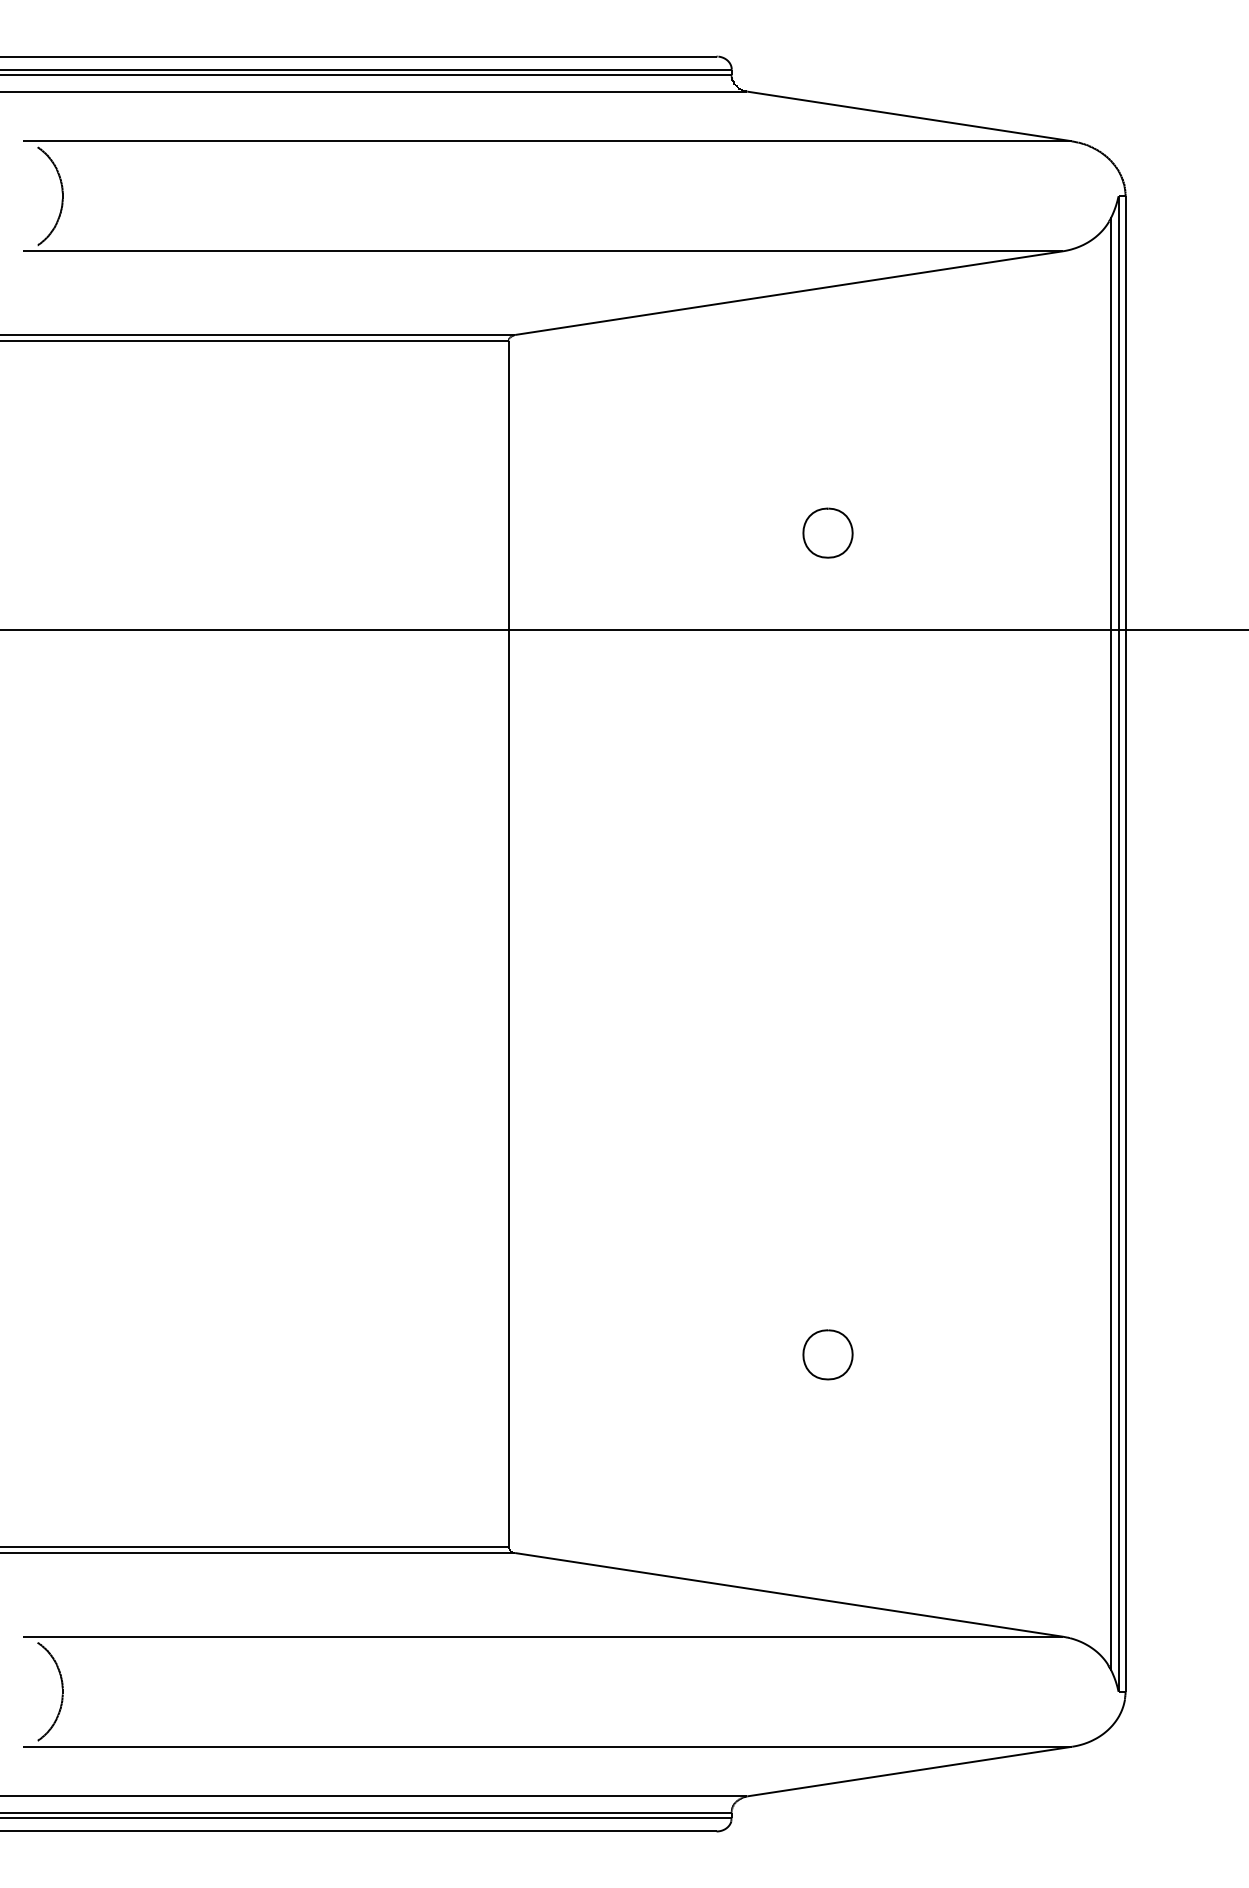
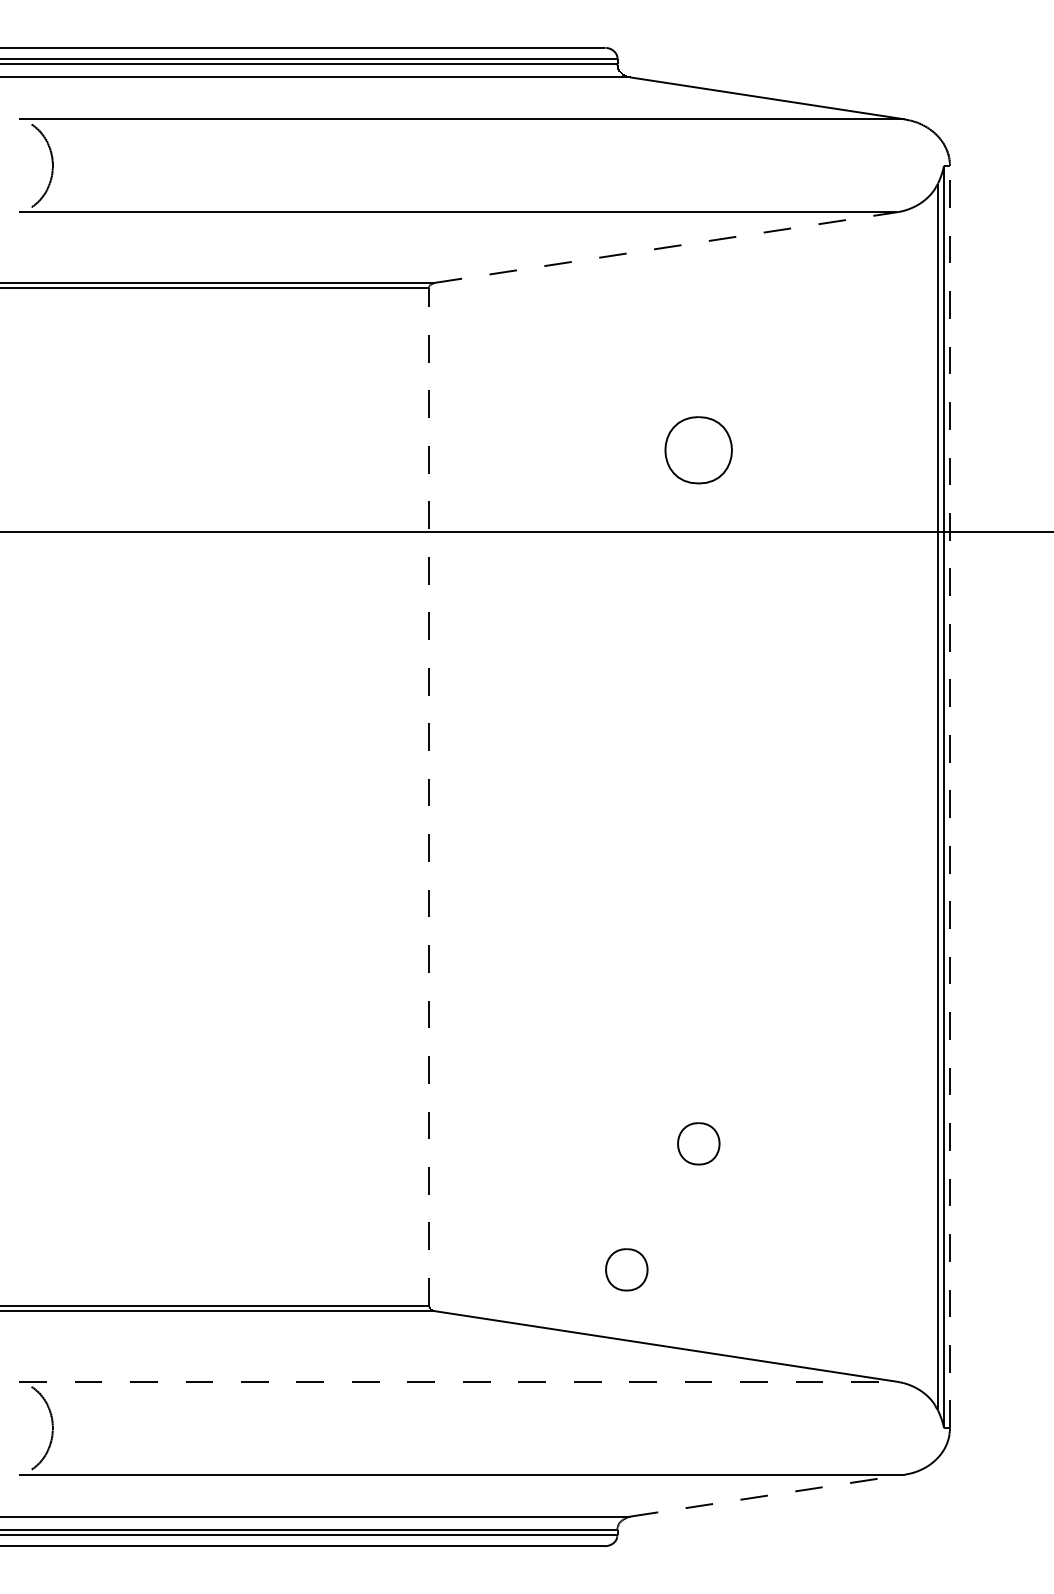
line: (788, 293) -> (665, 247), solid -> dashed
part: (827, 532) -> (698, 449), size x1.6
line: (1126, 943) -> (950, 796), solid -> dashed
line: (509, 944) -> (429, 797), solid -> dashed
part: (742, 1503) -> (626, 1269), added
line: (543, 1636) -> (458, 1381), solid -> dashed
line: (909, 1771) -> (767, 1495), solid -> dashed

